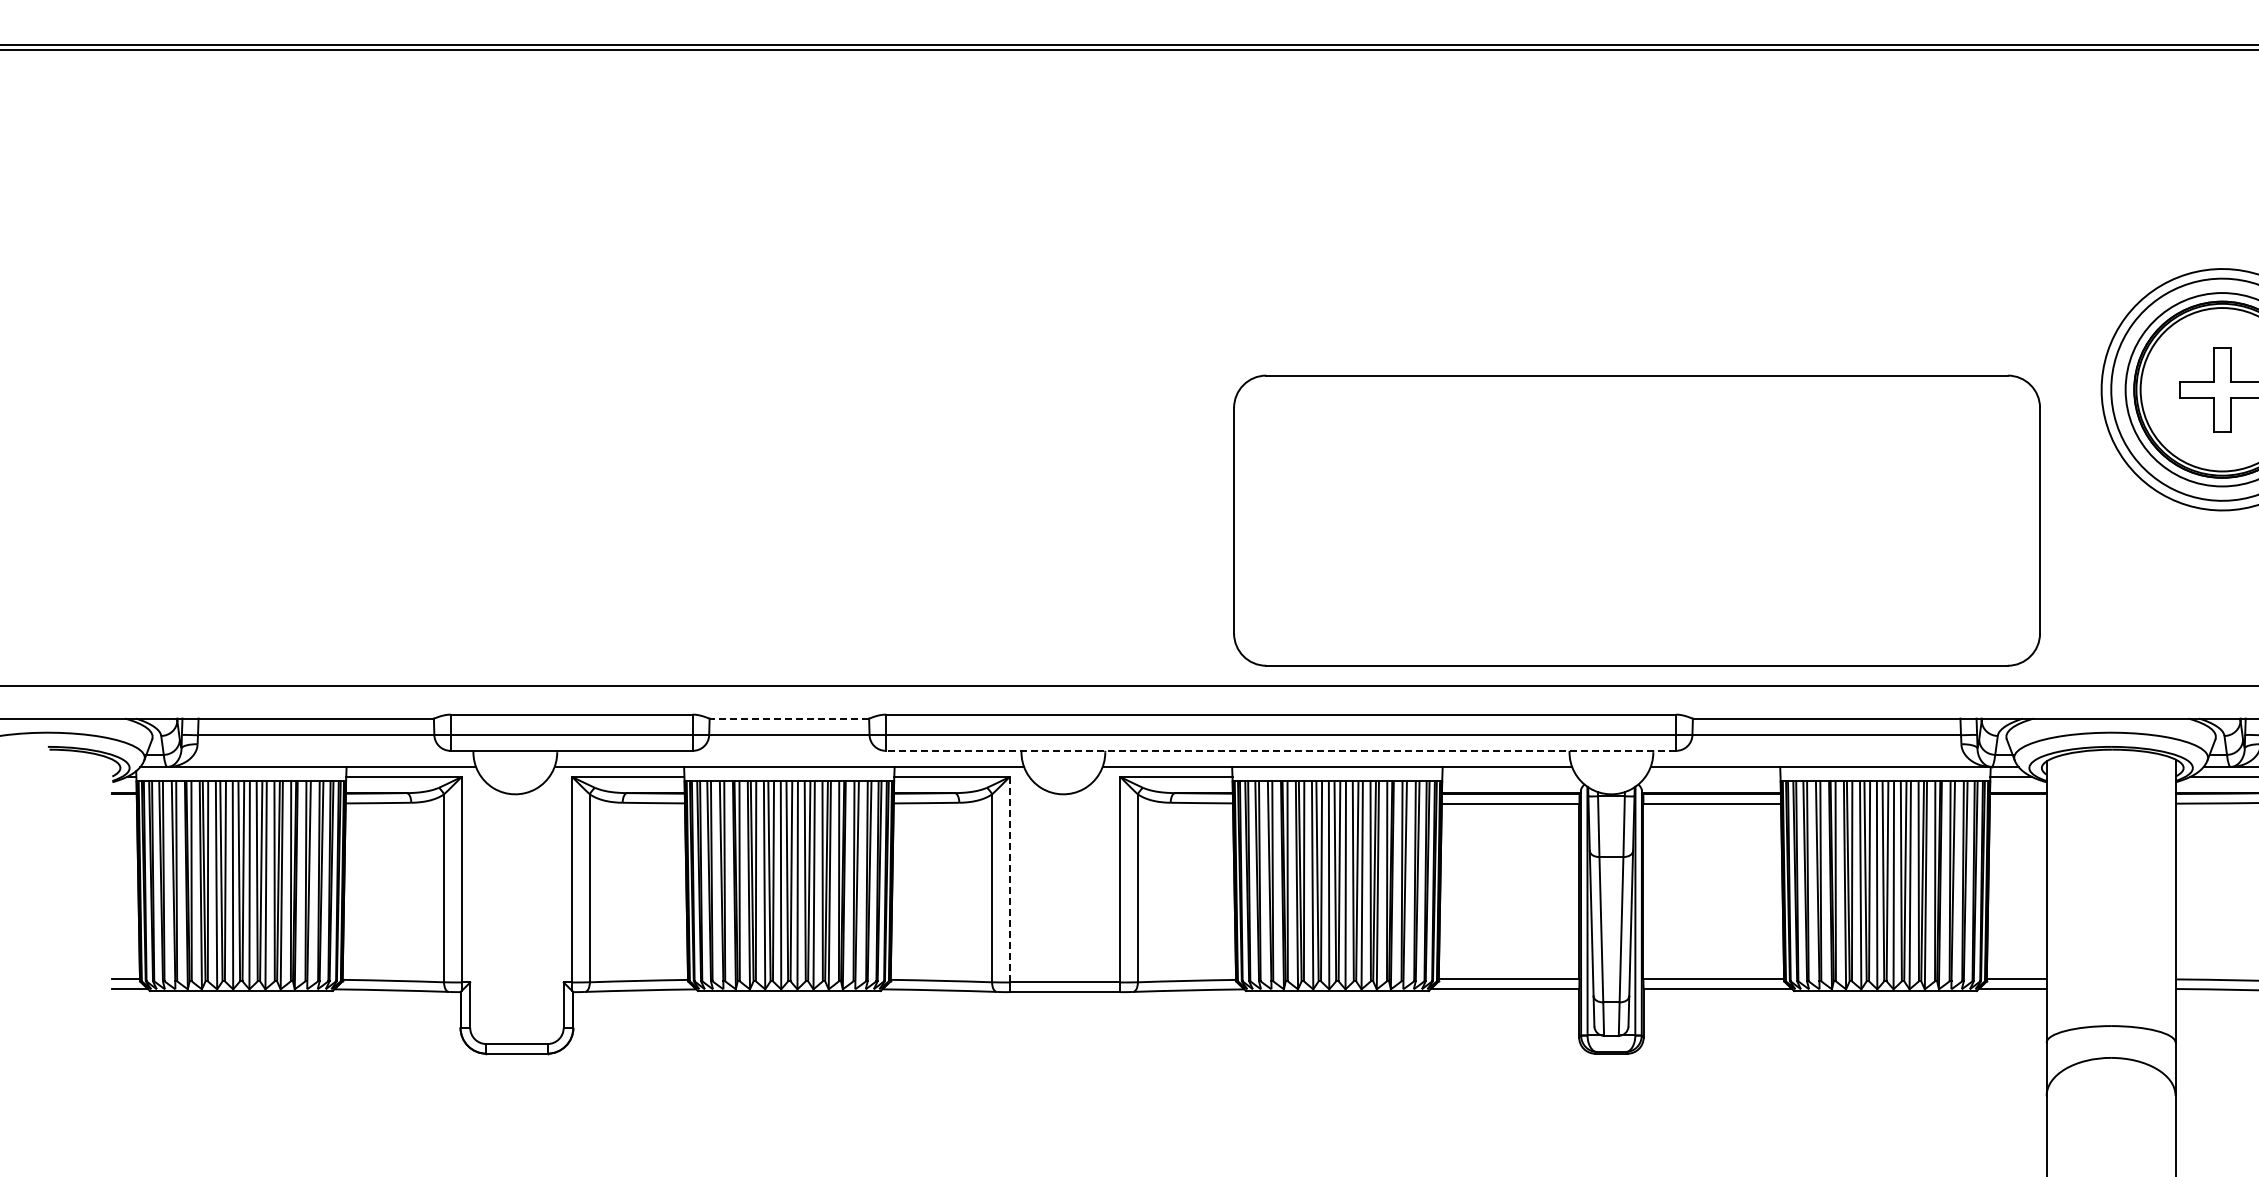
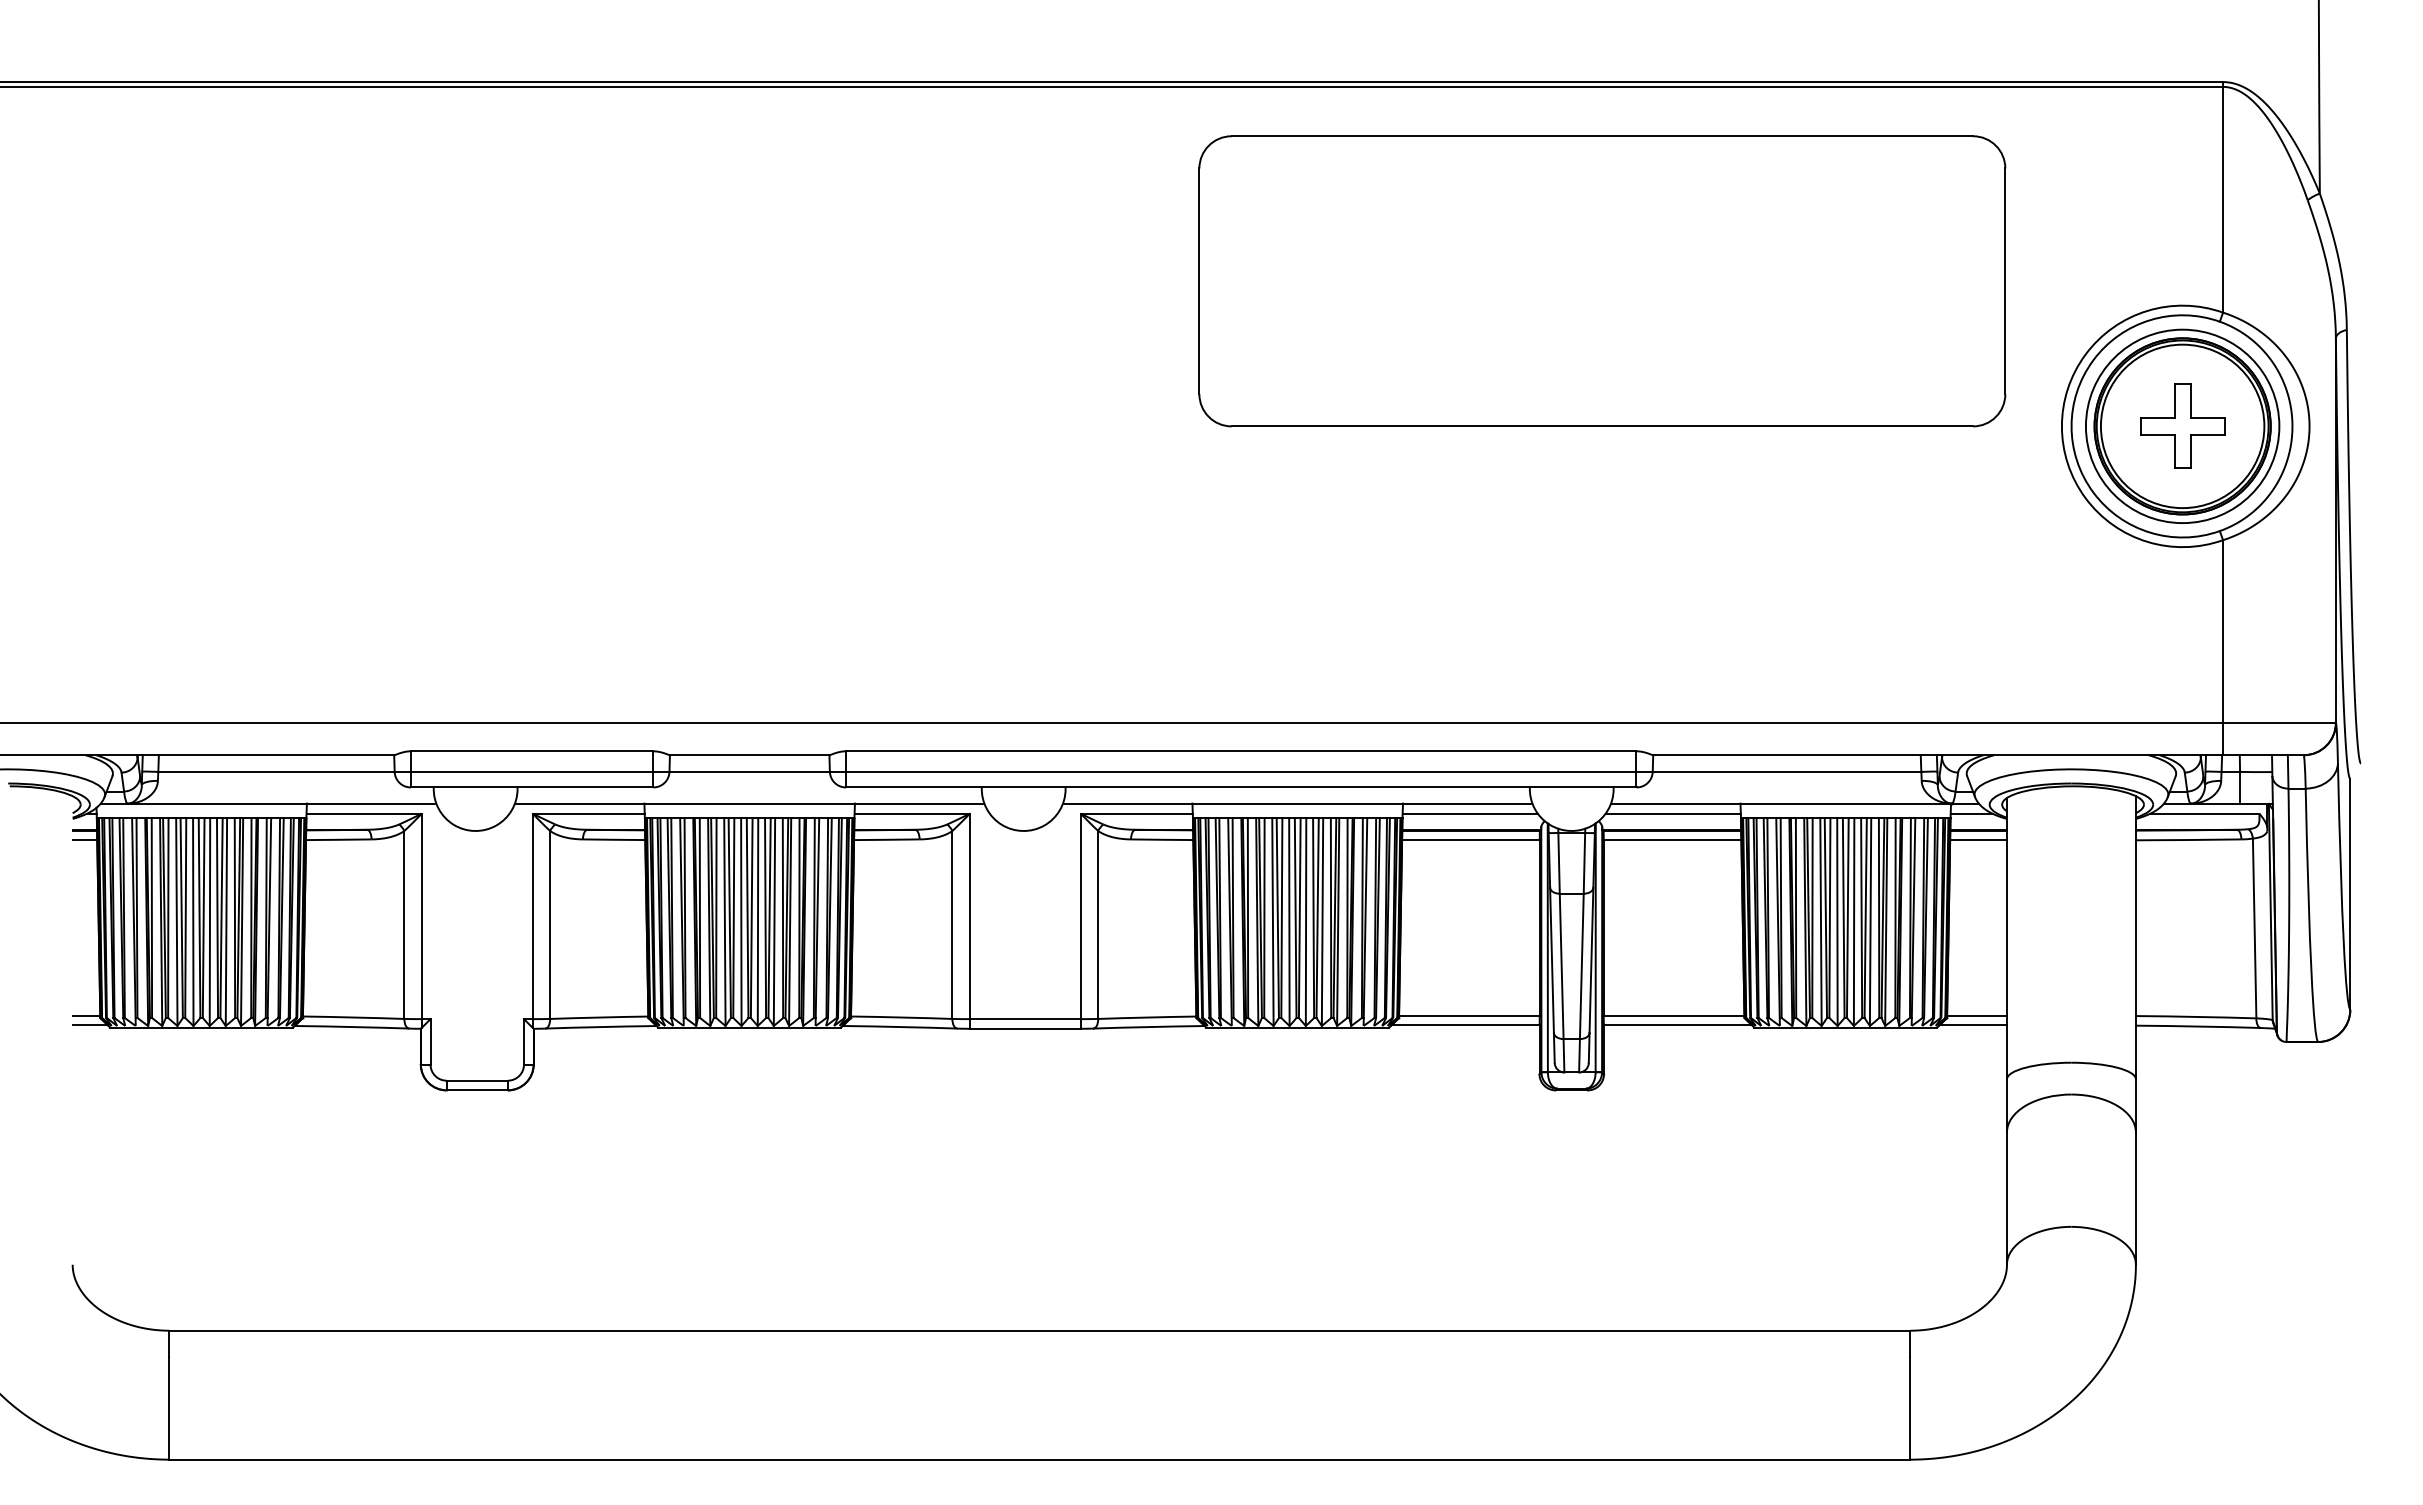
part: (1637, 520) -> (1602, 281), moved
line: (789, 718) -> (749, 755), dashed -> solid
line: (1281, 750) -> (1241, 787), dashed -> solid
line: (1509, 776) -> (1469, 813), added
line: (1712, 776) -> (1672, 813), added
line: (124, 803) -> (84, 840), added
line: (2018, 803) -> (1978, 840), added
line: (1009, 879) -> (969, 916), dashed -> solid

